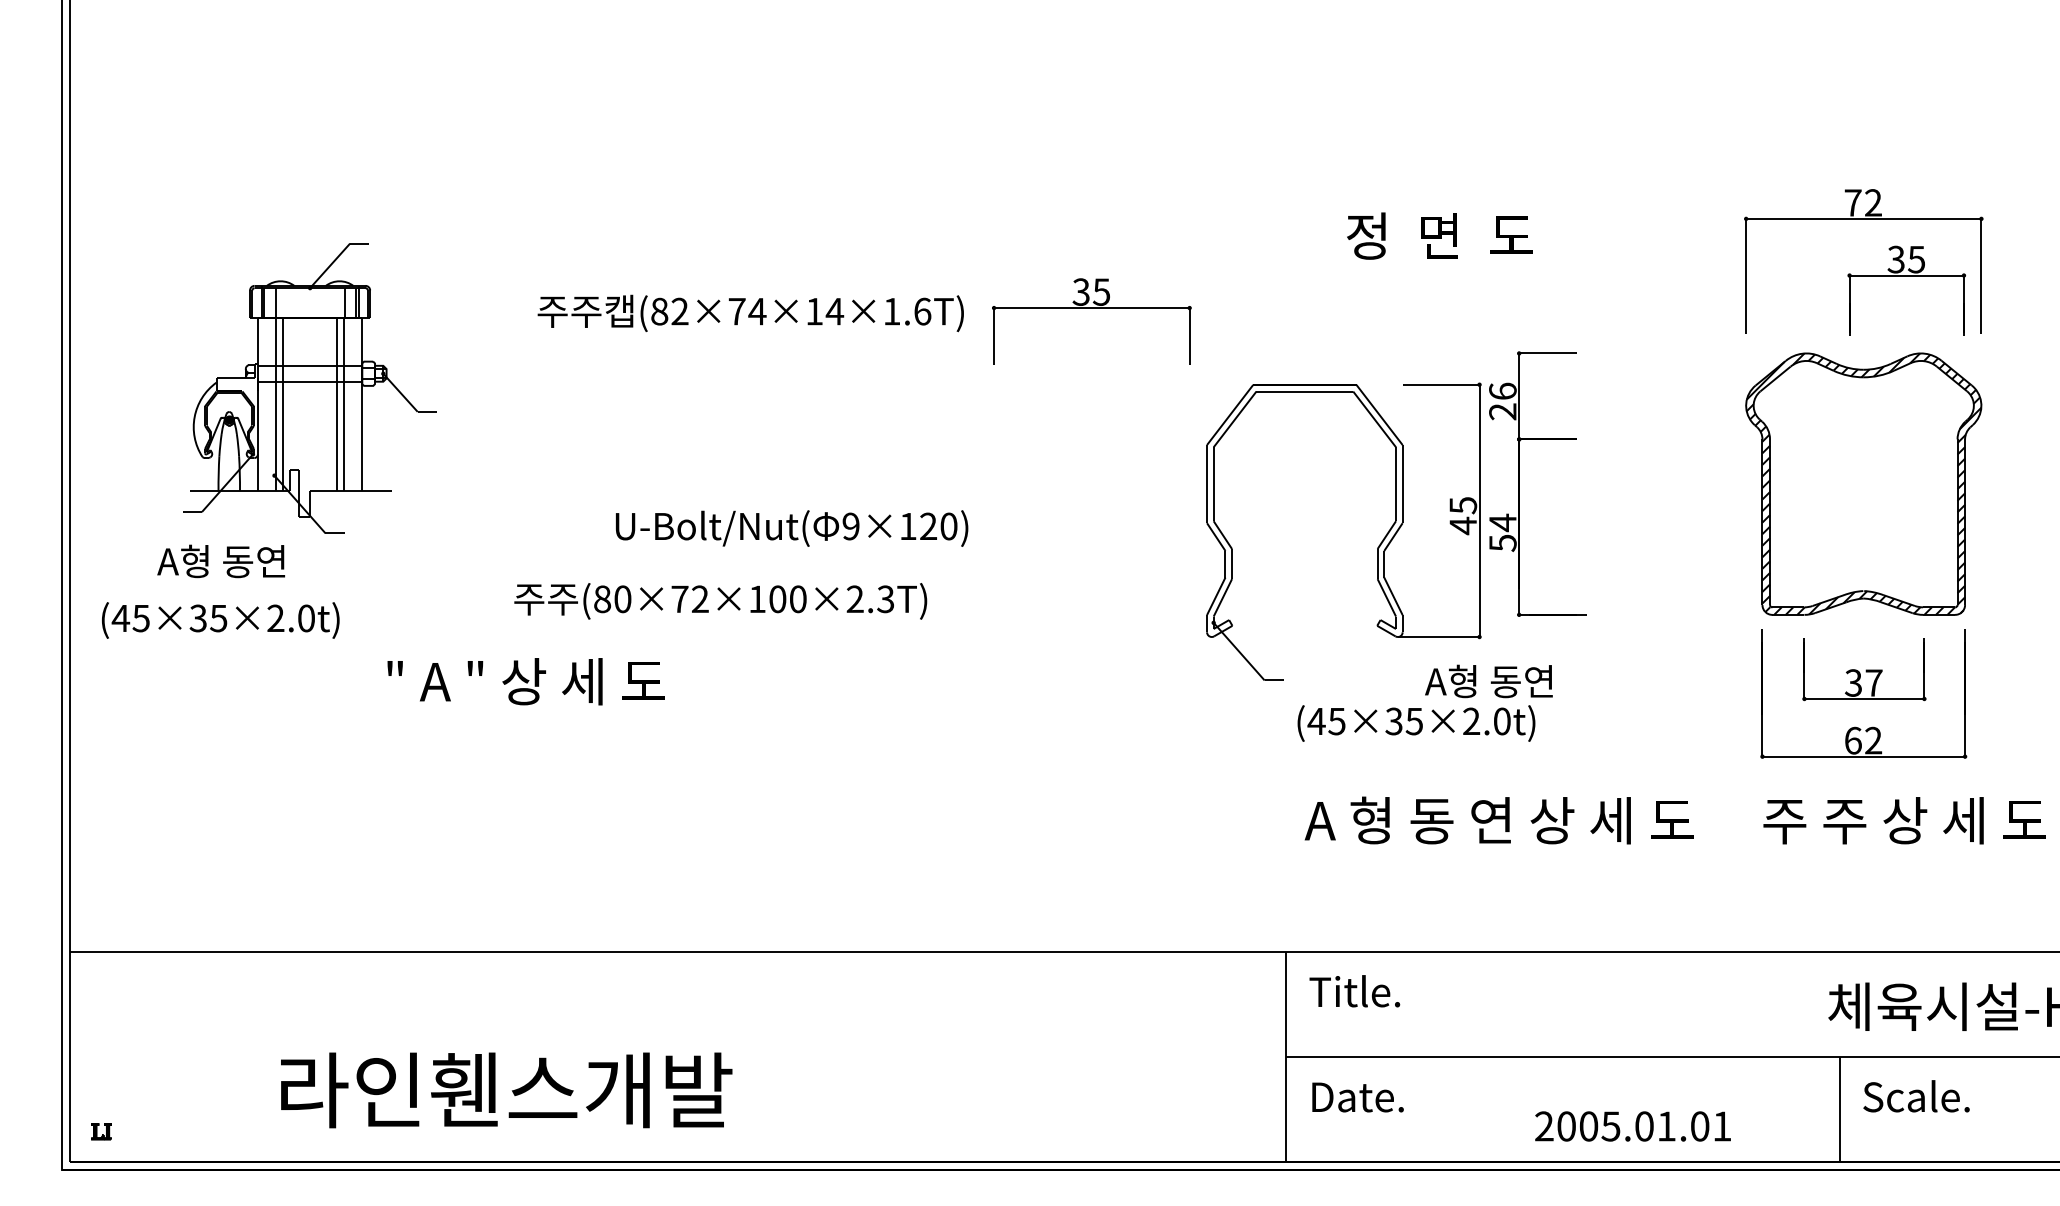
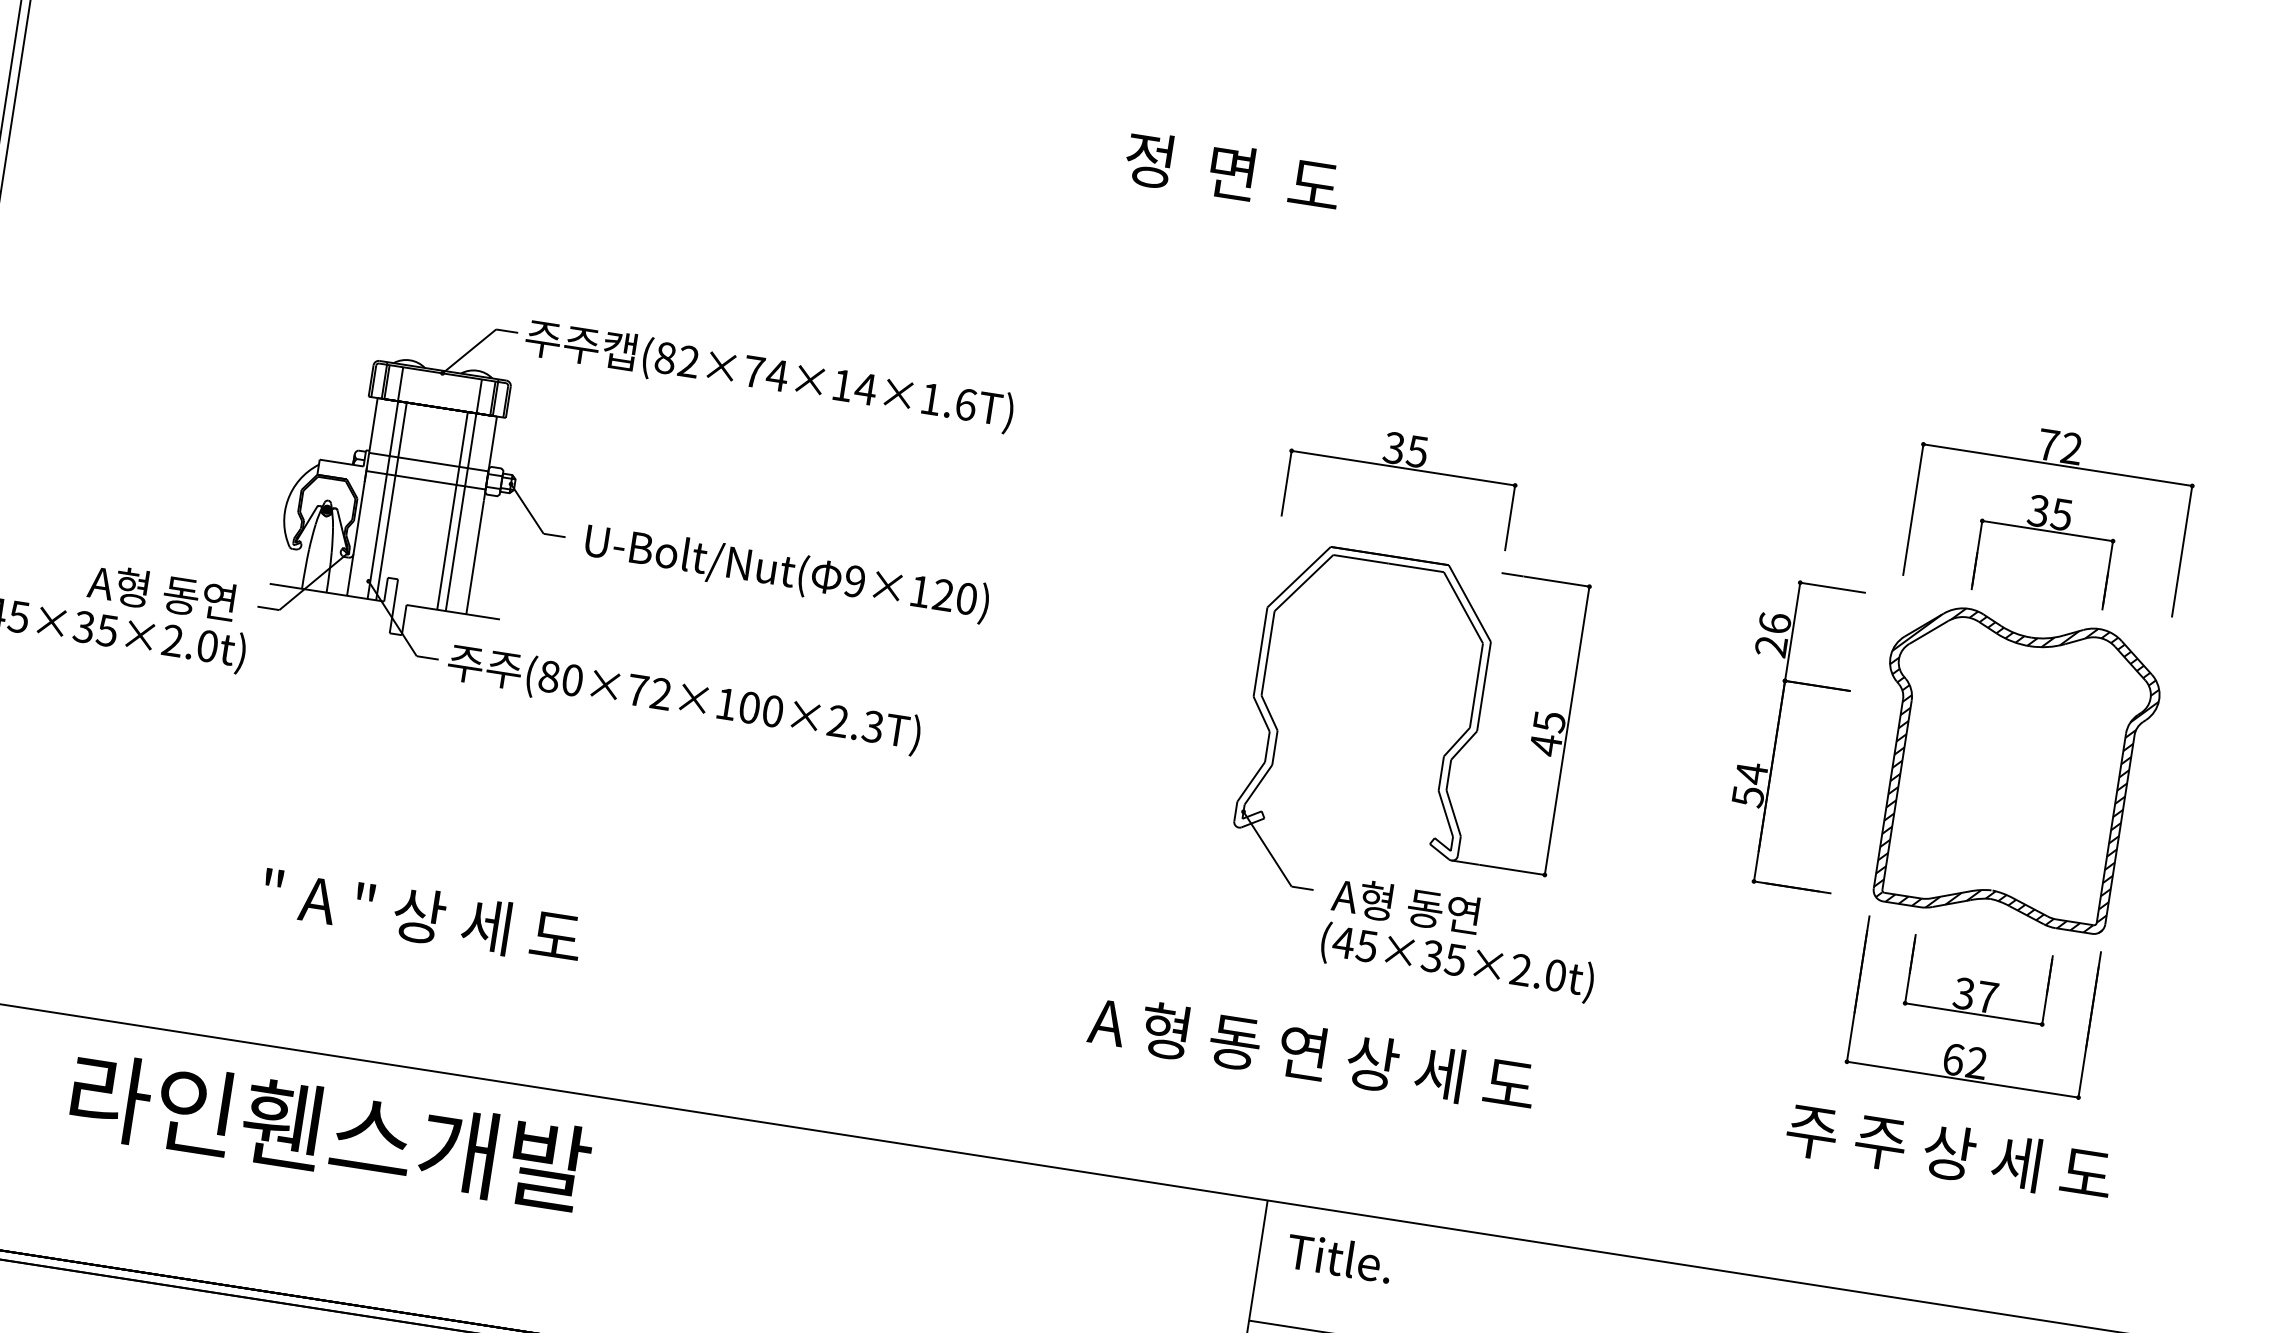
text: (1439, 235) -> (1232, 171), moved
part: (1906, 276) -> (2047, 532), moved
part: (1091, 308) -> (1402, 468), moved
part: (309, 388) -> (424, 487), moved
part: (1519, 483) -> (1777, 731), moved
text: (792, 528) -> (787, 573), moved
text: (220, 561) -> (161, 592), moved
text: (525, 681) -> (421, 915), moved
text: (1488, 681) -> (1405, 905), moved
text: (1498, 820) -> (1311, 1053), moved
text: (1904, 820) -> (1948, 1152), moved
part: (506, 1090) -> (330, 1132), moved

